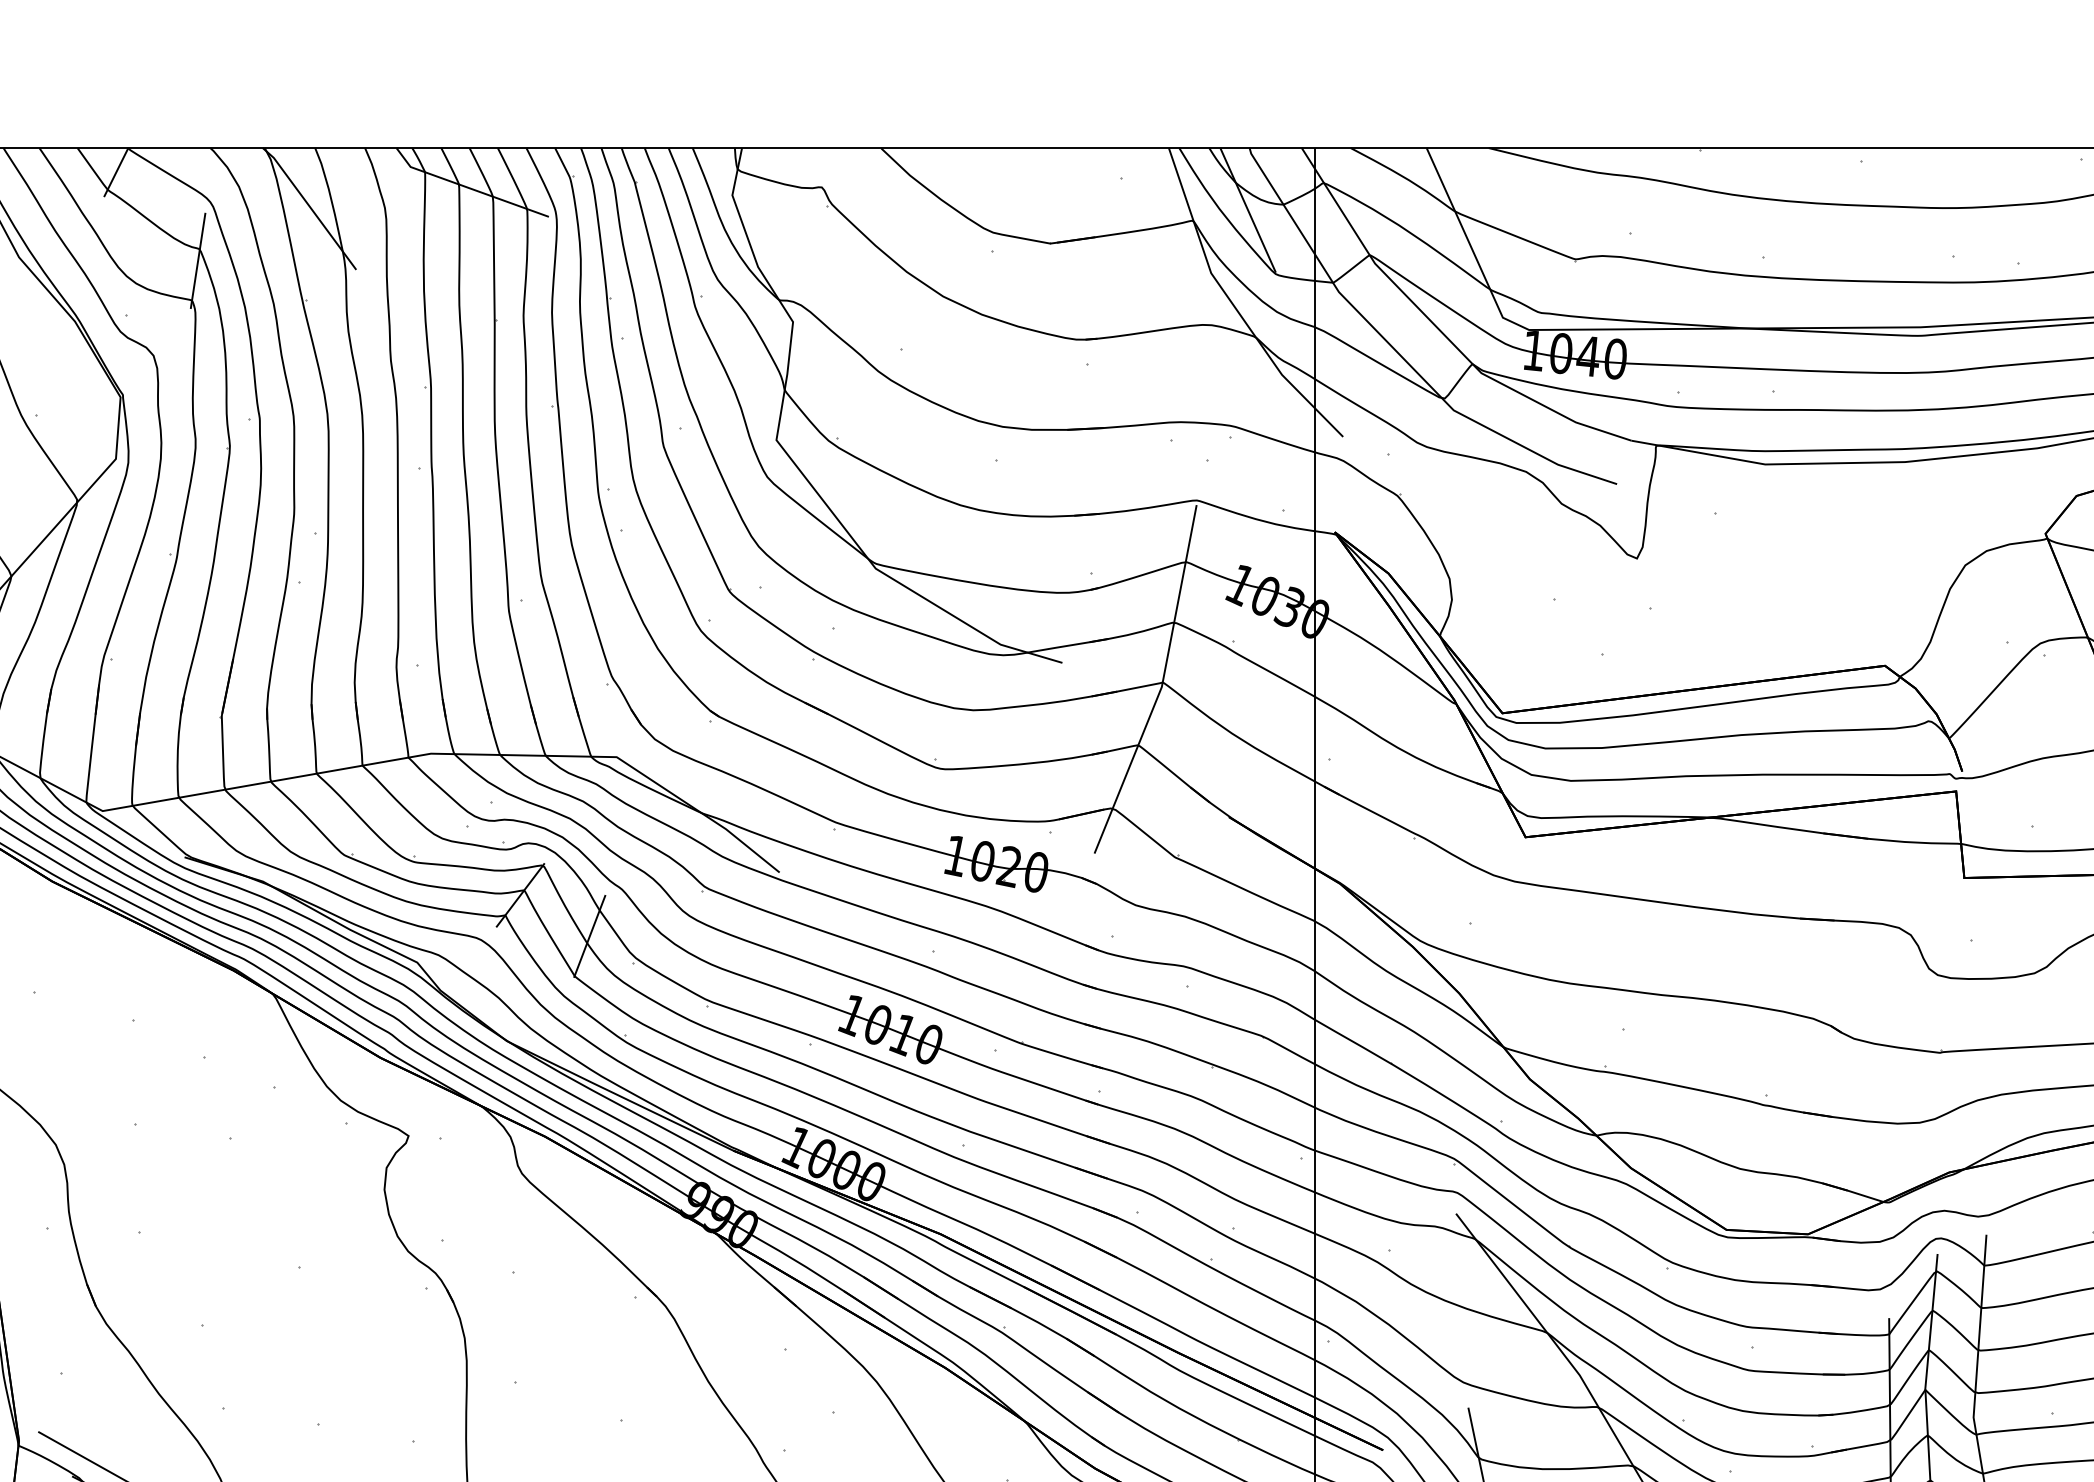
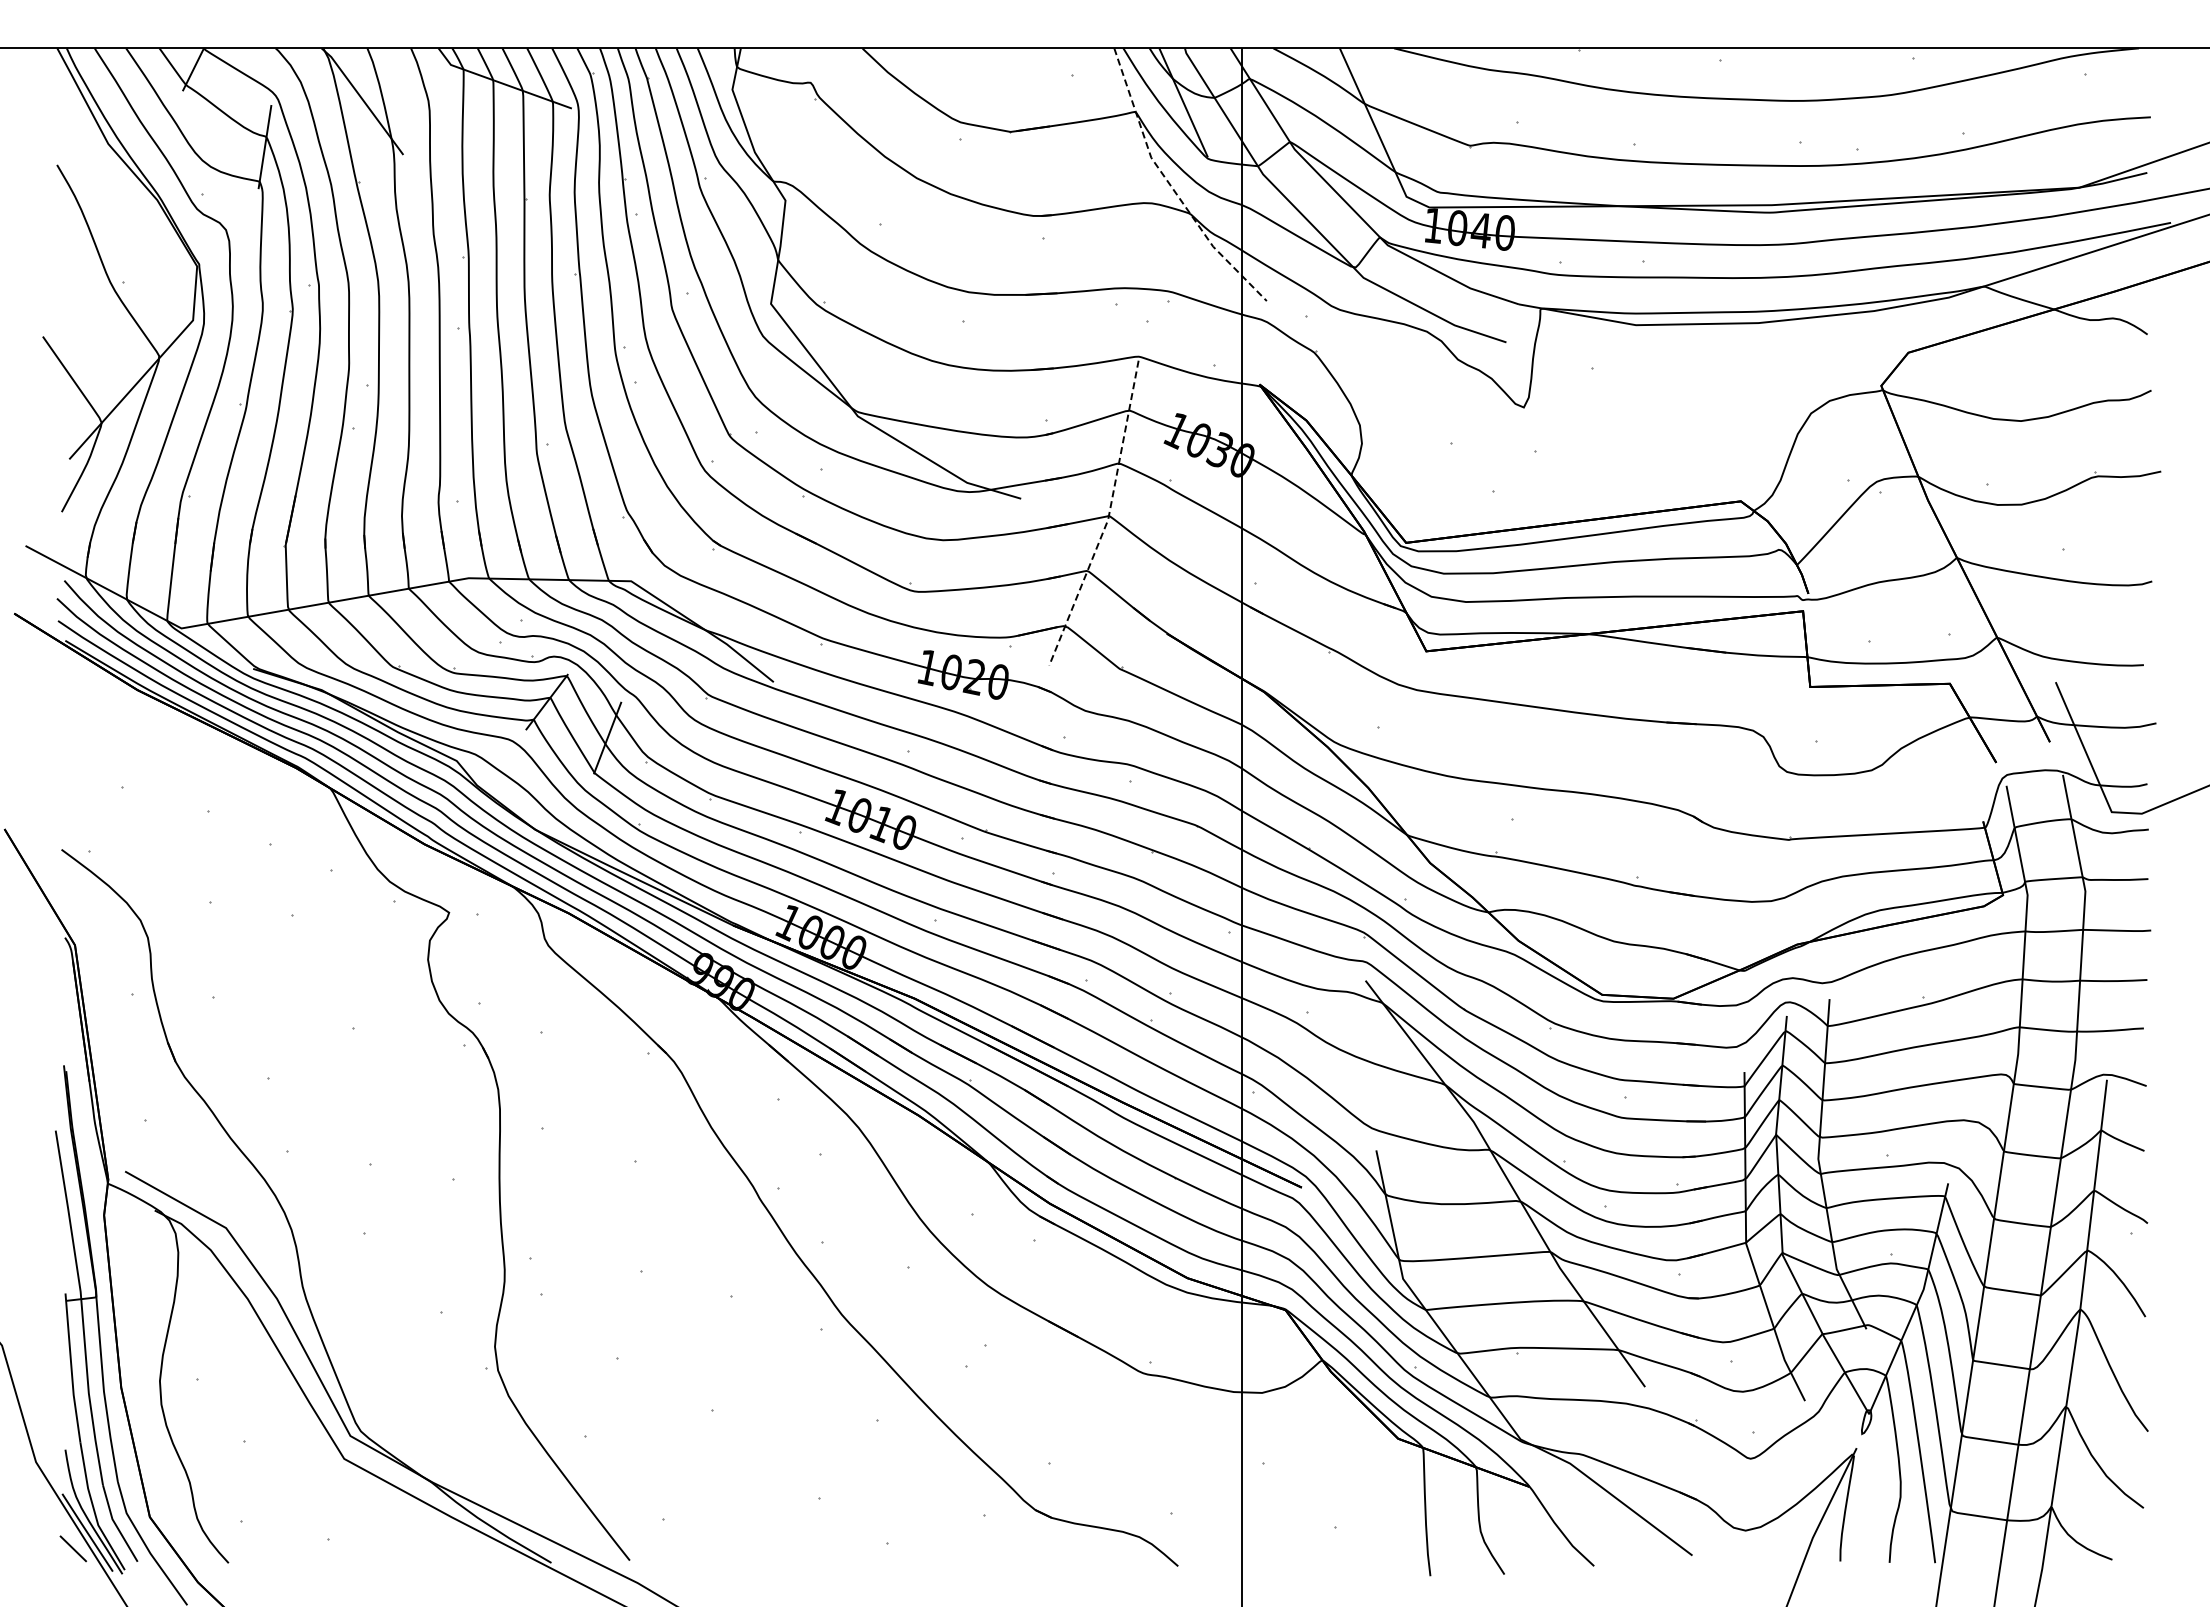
line: (1234, 305) -> (1171, 186), solid -> dashed
line: (1162, 684) -> (1108, 517), solid -> dashed

